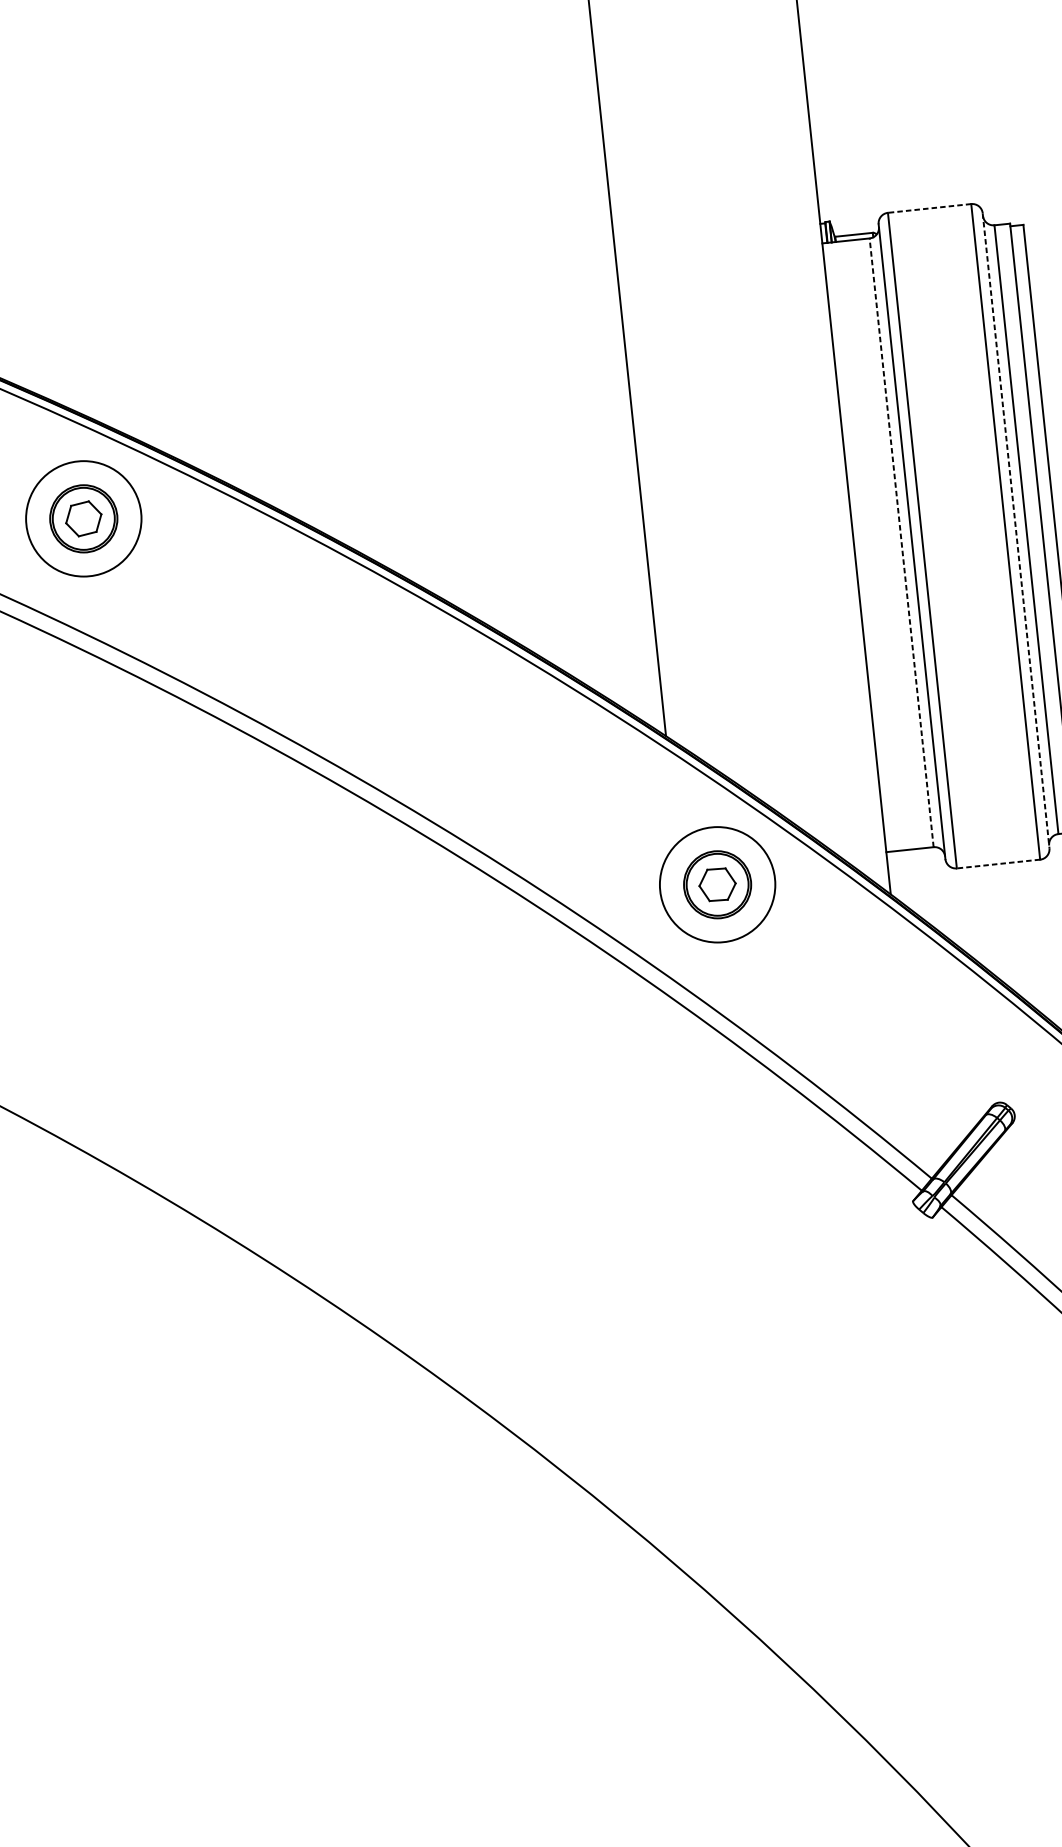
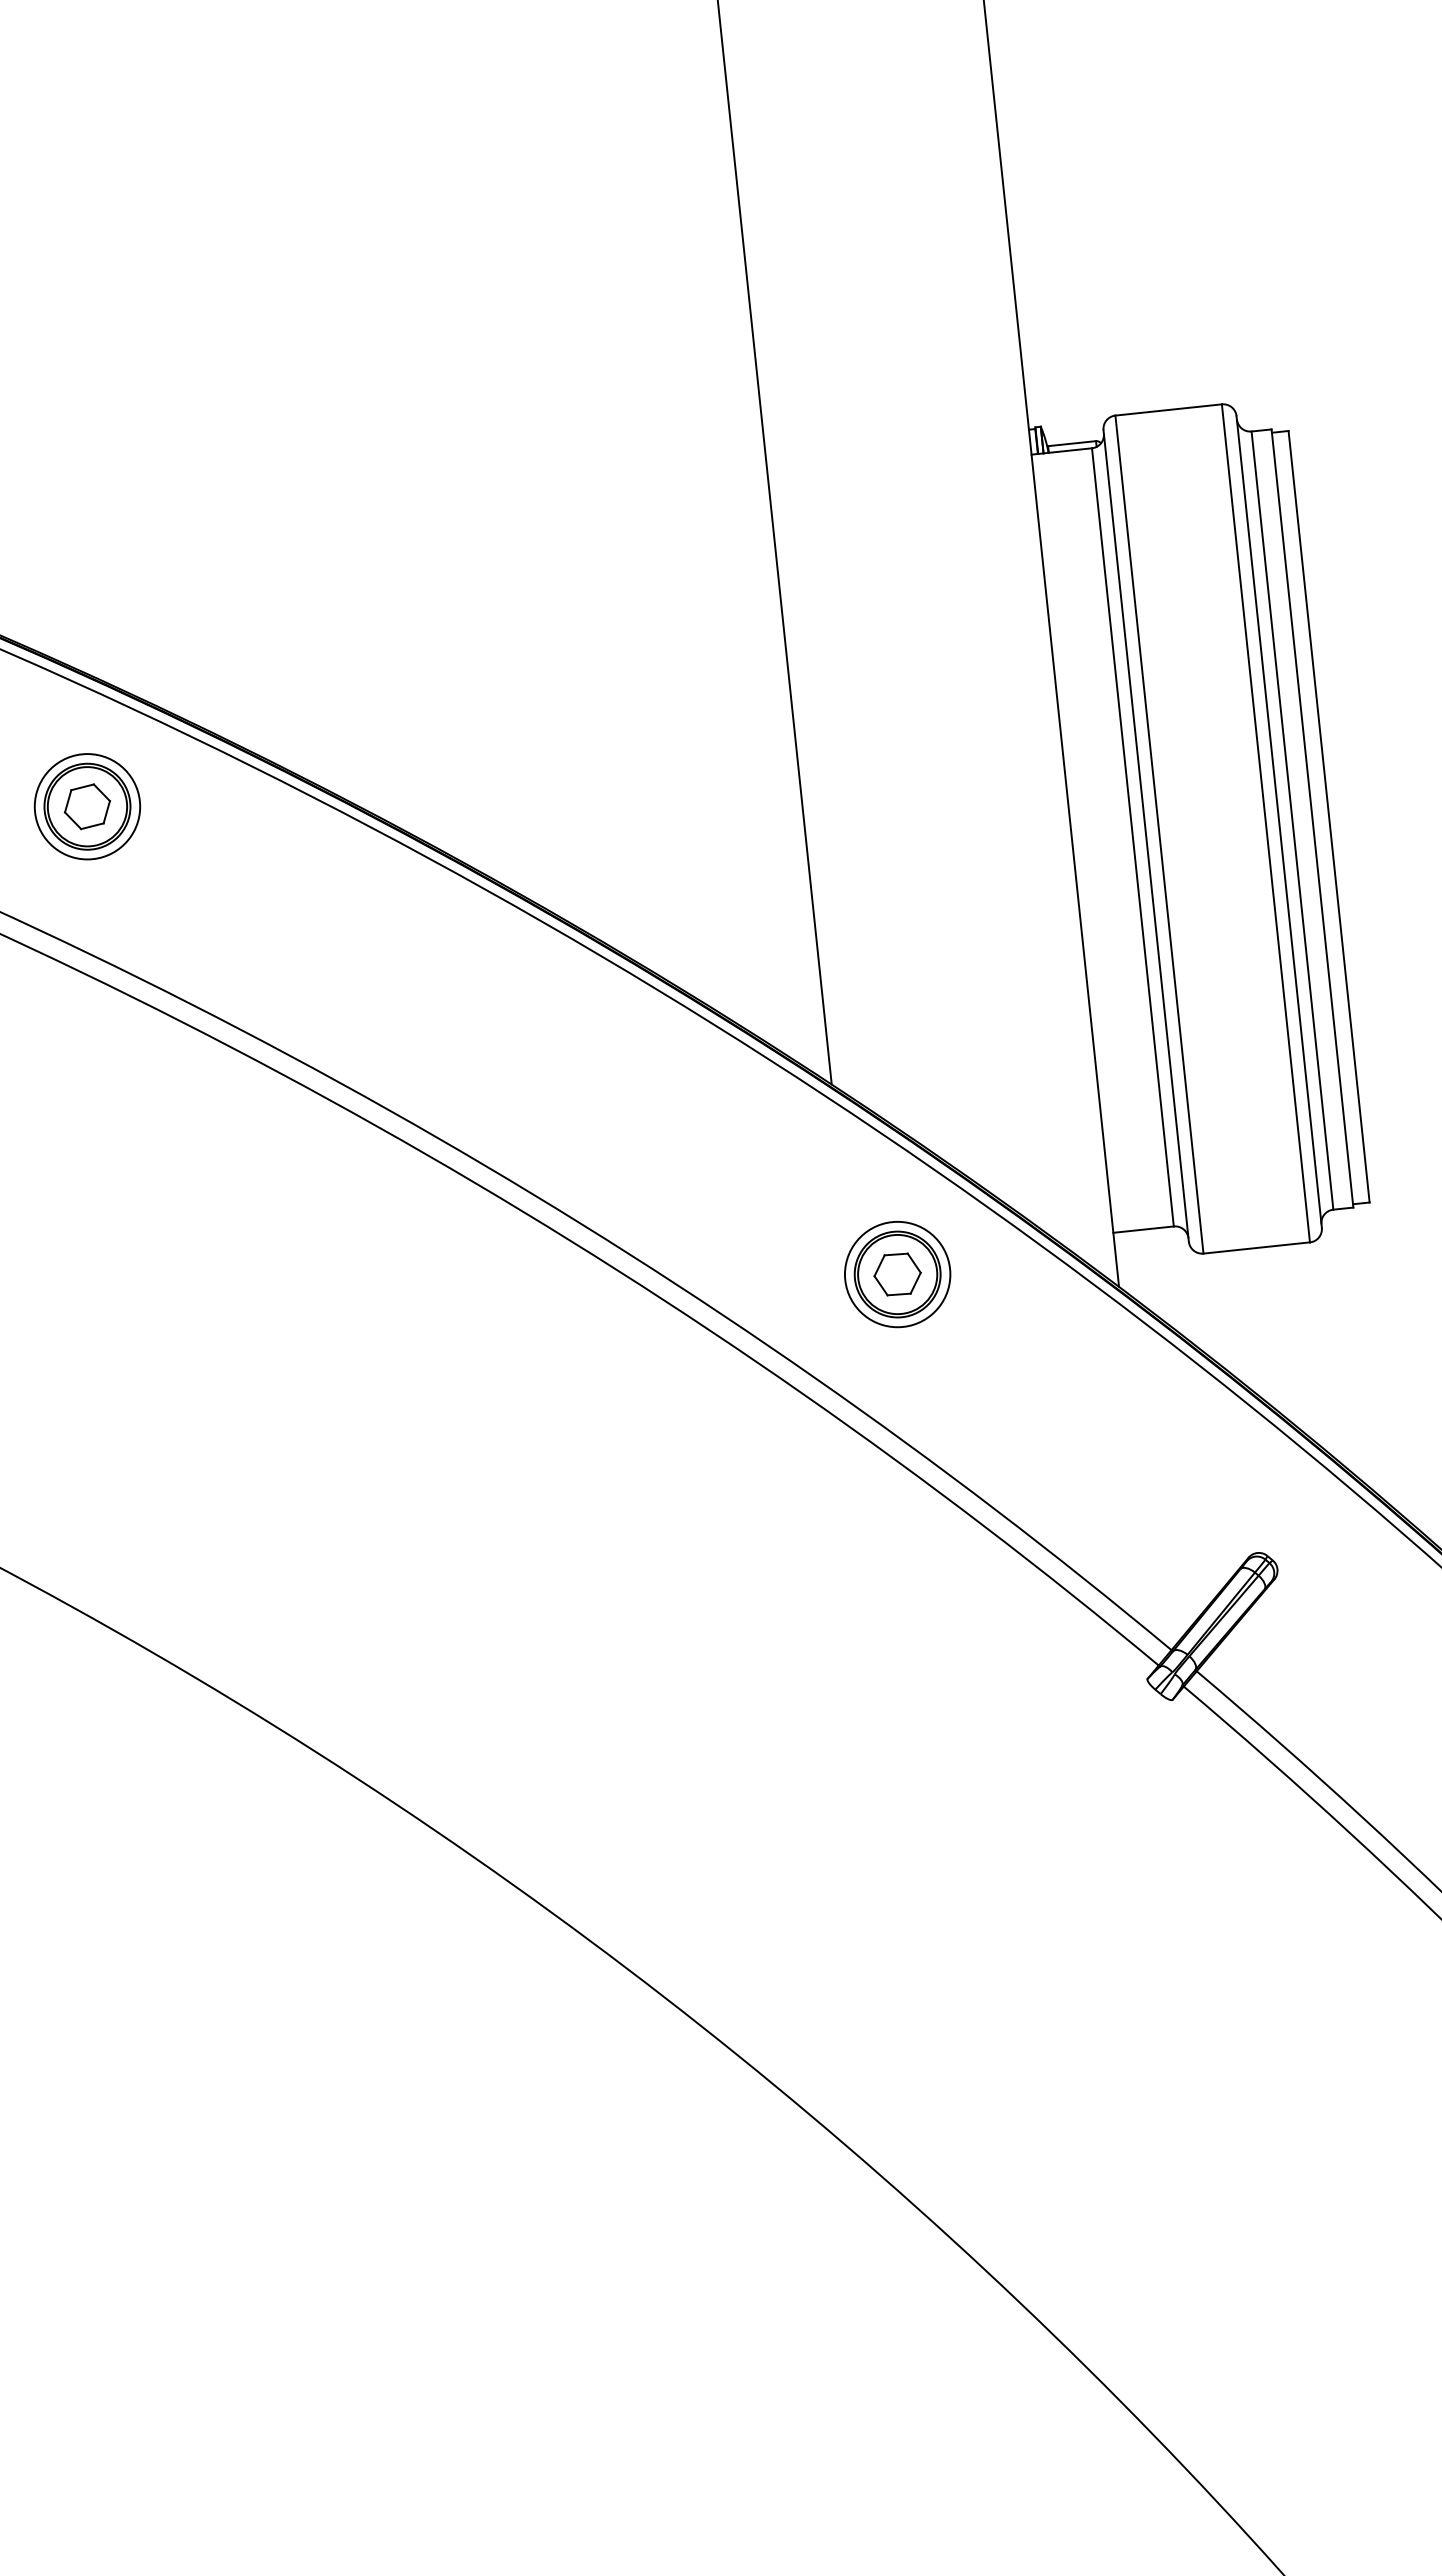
line: (929, 208) -> (1168, 409), dashed -> solid
circle: (83, 518) -> (87, 806), size x0.71
line: (1016, 531) -> (1279, 822), dashed -> solid
line: (901, 542) -> (1132, 836), dashed -> solid
line: (998, 863) -> (1256, 1247), dashed -> solid
circle: (717, 884) -> (897, 1274), size x0.71

